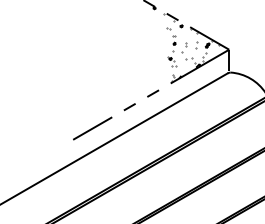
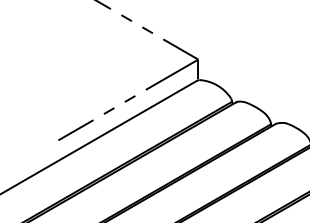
hatch: (184, 44) -> (158, 54), removed

